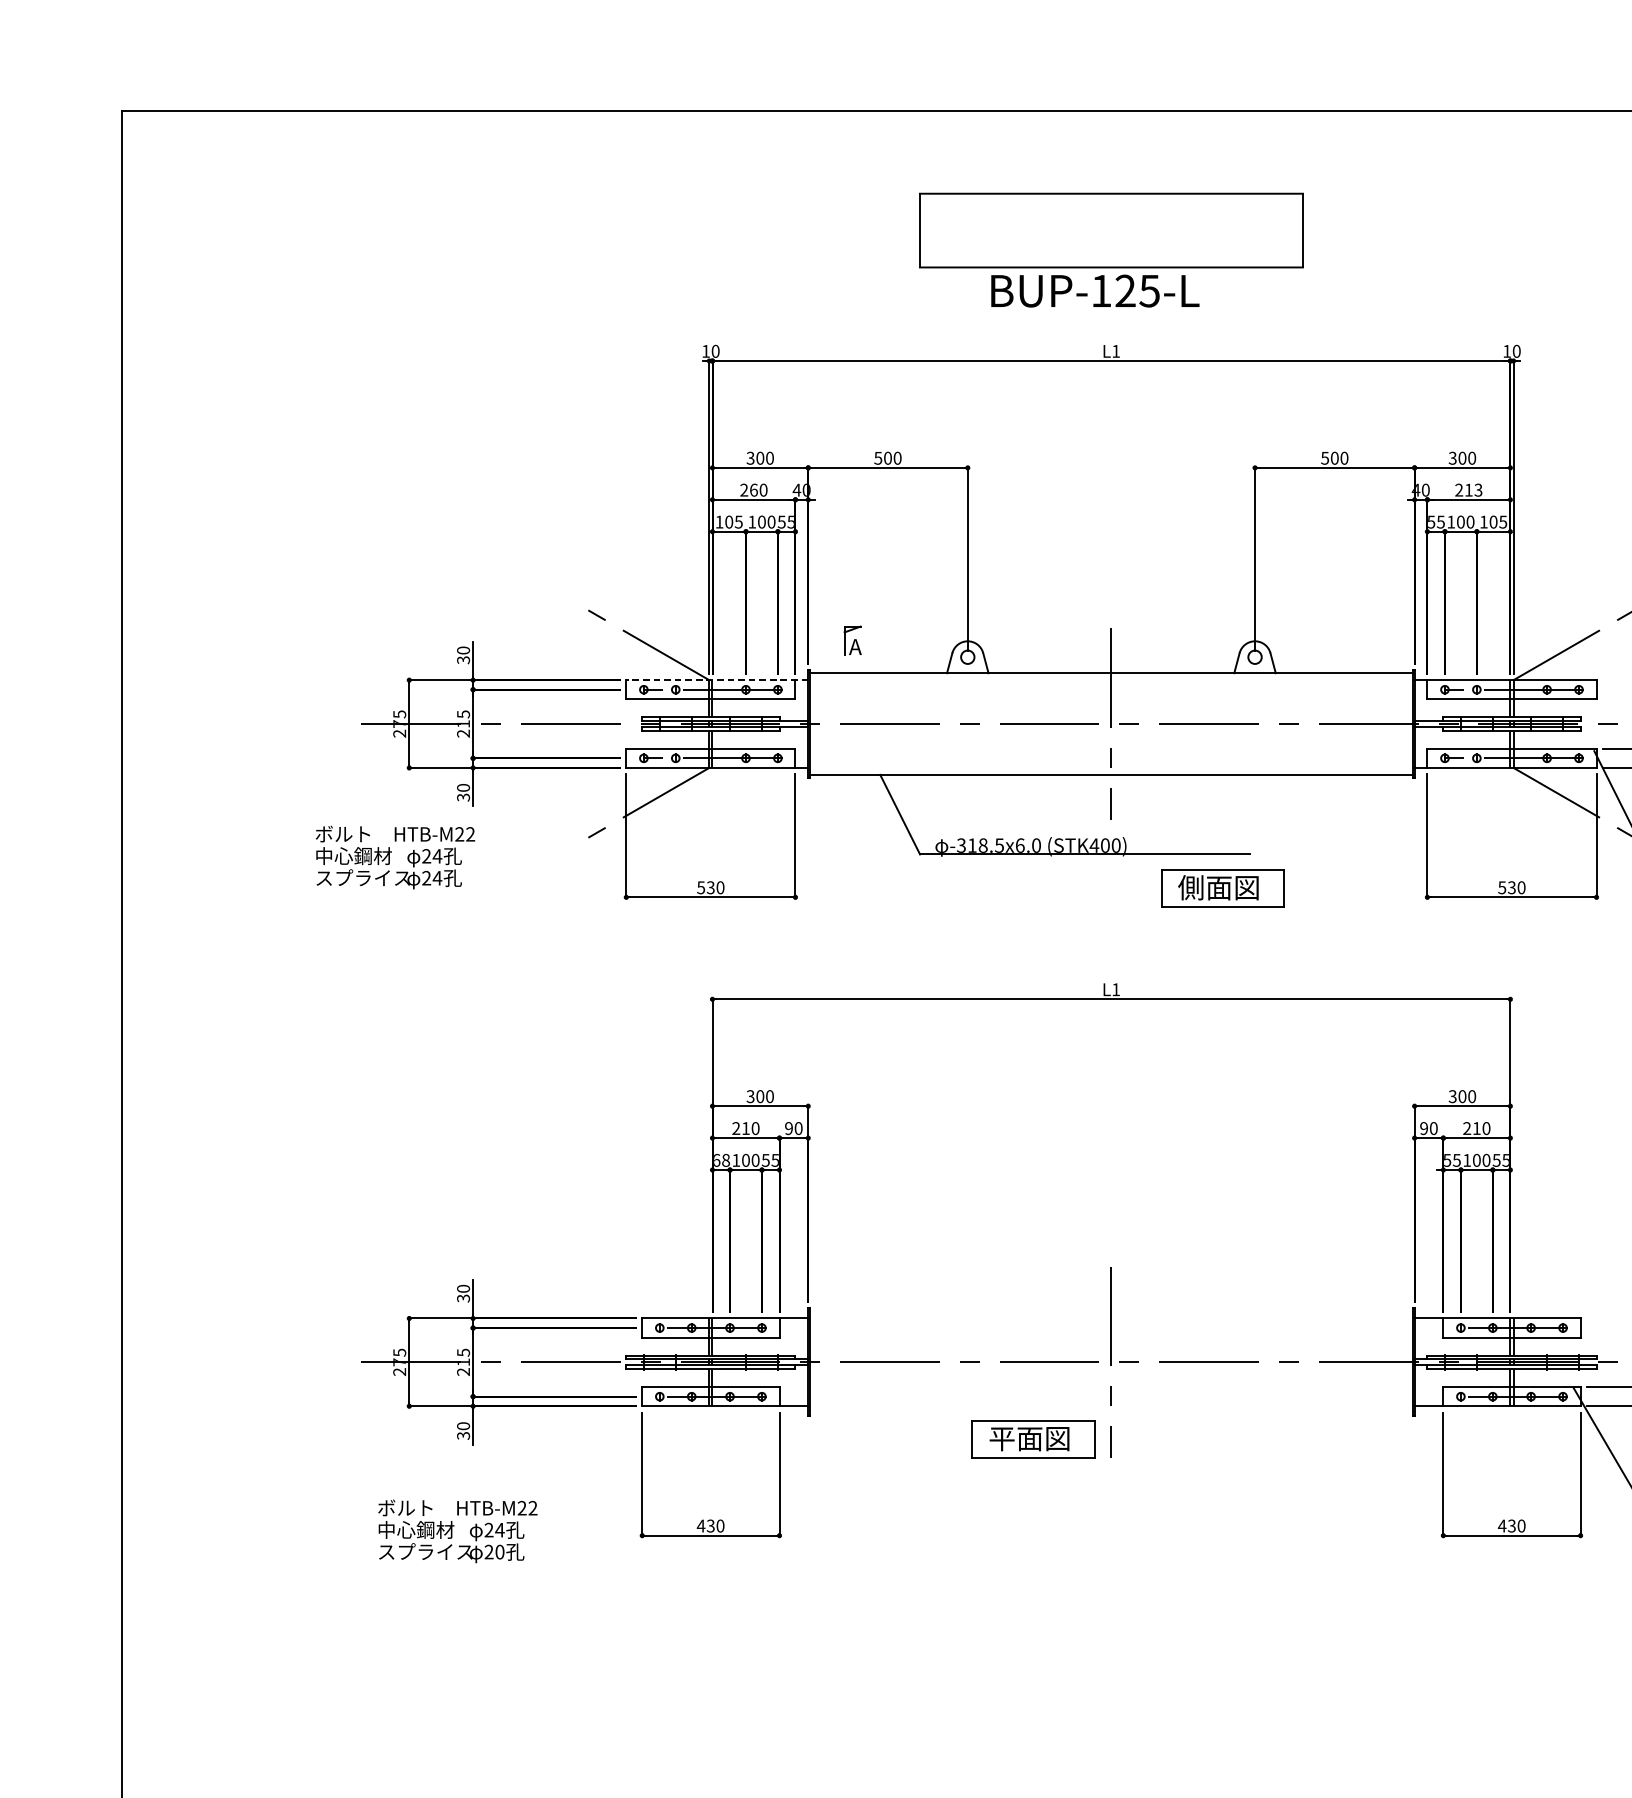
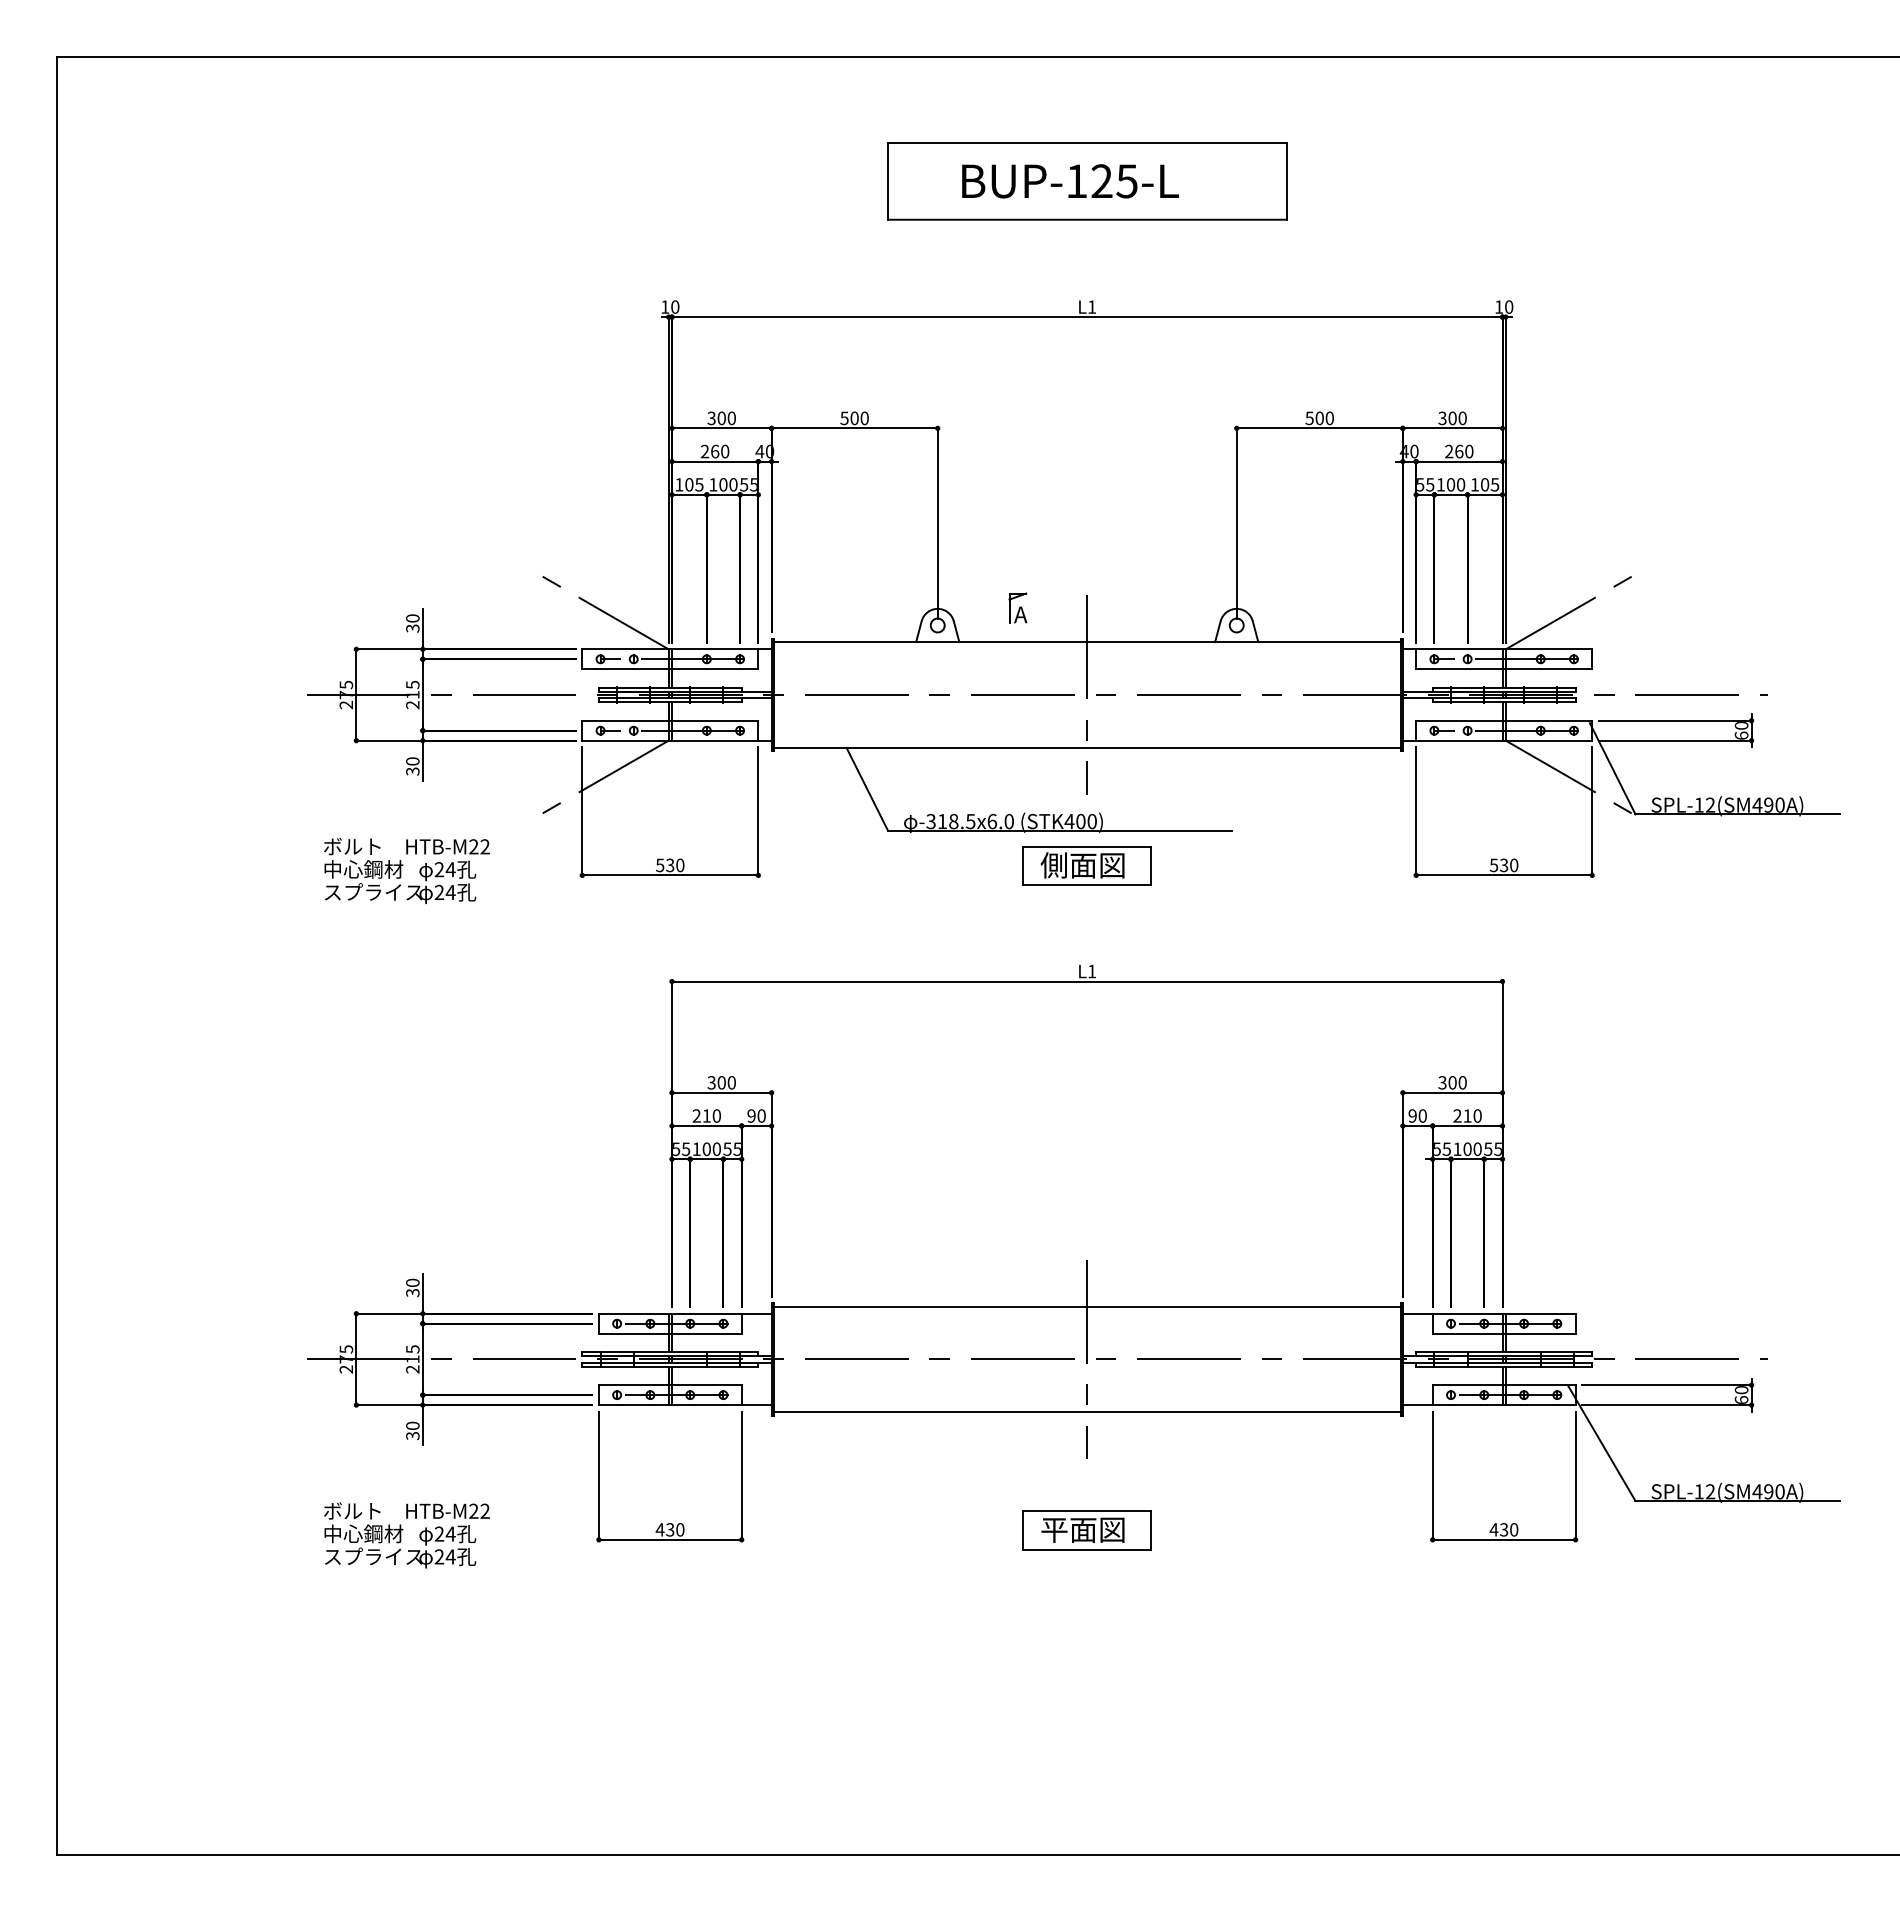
text: (1095, 291) -> (1070, 181), moved
text: (1473, 490) -> (1464, 451), 213 -> 260
part: (852, 639) -> (1017, 607), moved
line: (716, 680) -> (676, 649), dashed -> solid
text: (395, 857) -> (406, 870), moved
part: (1222, 887) -> (1086, 865), moved
text: (721, 1159) -> (681, 1148), 68 -> 55
line: (1110, 1311) -> (1086, 1306), added
line: (1110, 1413) -> (1086, 1412), added
part: (1032, 1439) -> (1086, 1530), moved
text: (499, 1551) -> (450, 1556), 20 -> 24

